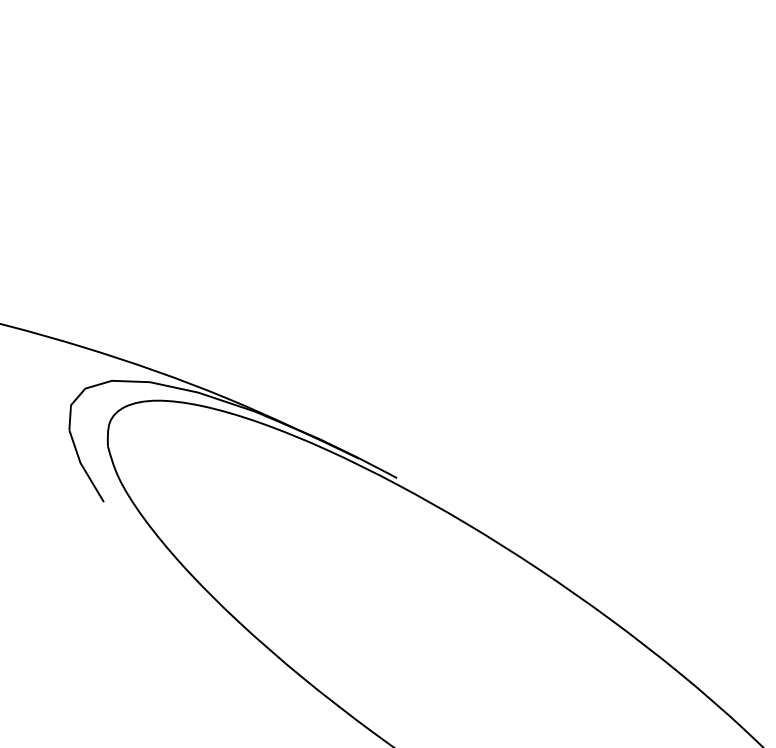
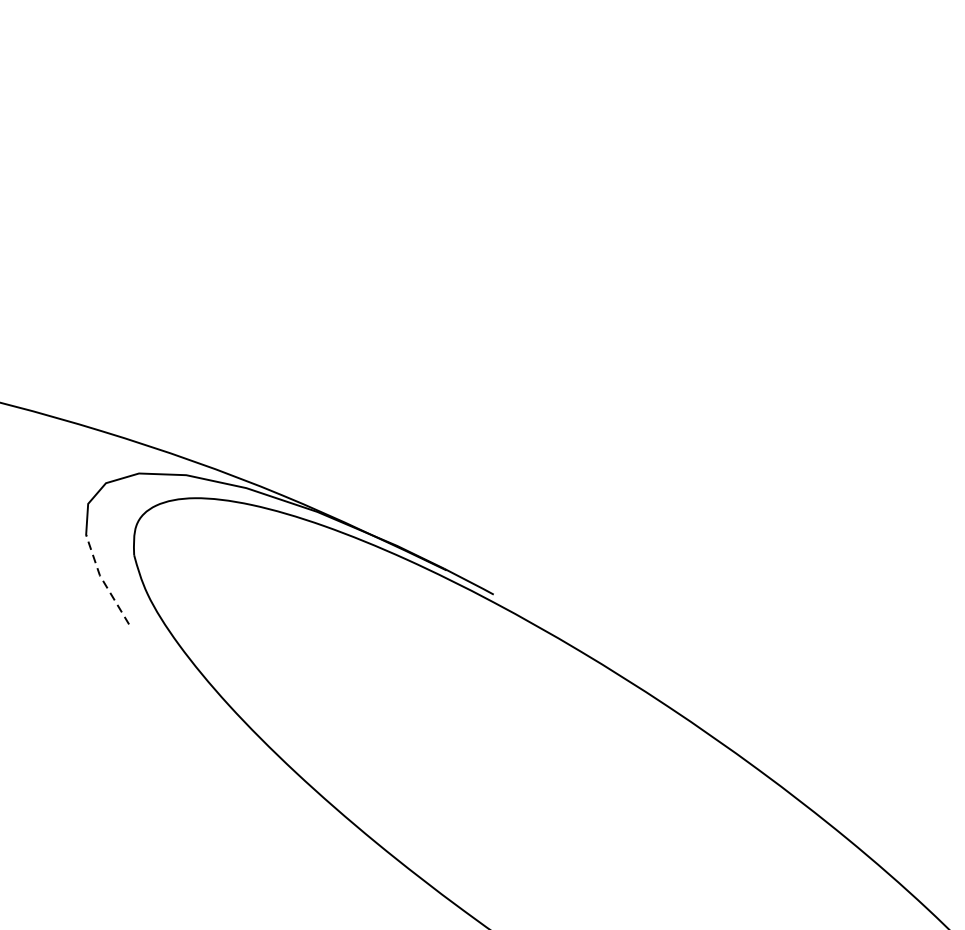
line: (82, 466) -> (102, 580), solid -> dashed

